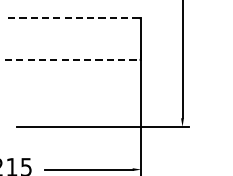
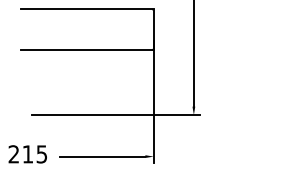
line: (72, 18) -> (86, 9), dashed -> solid
line: (73, 59) -> (87, 49), dashed -> solid

